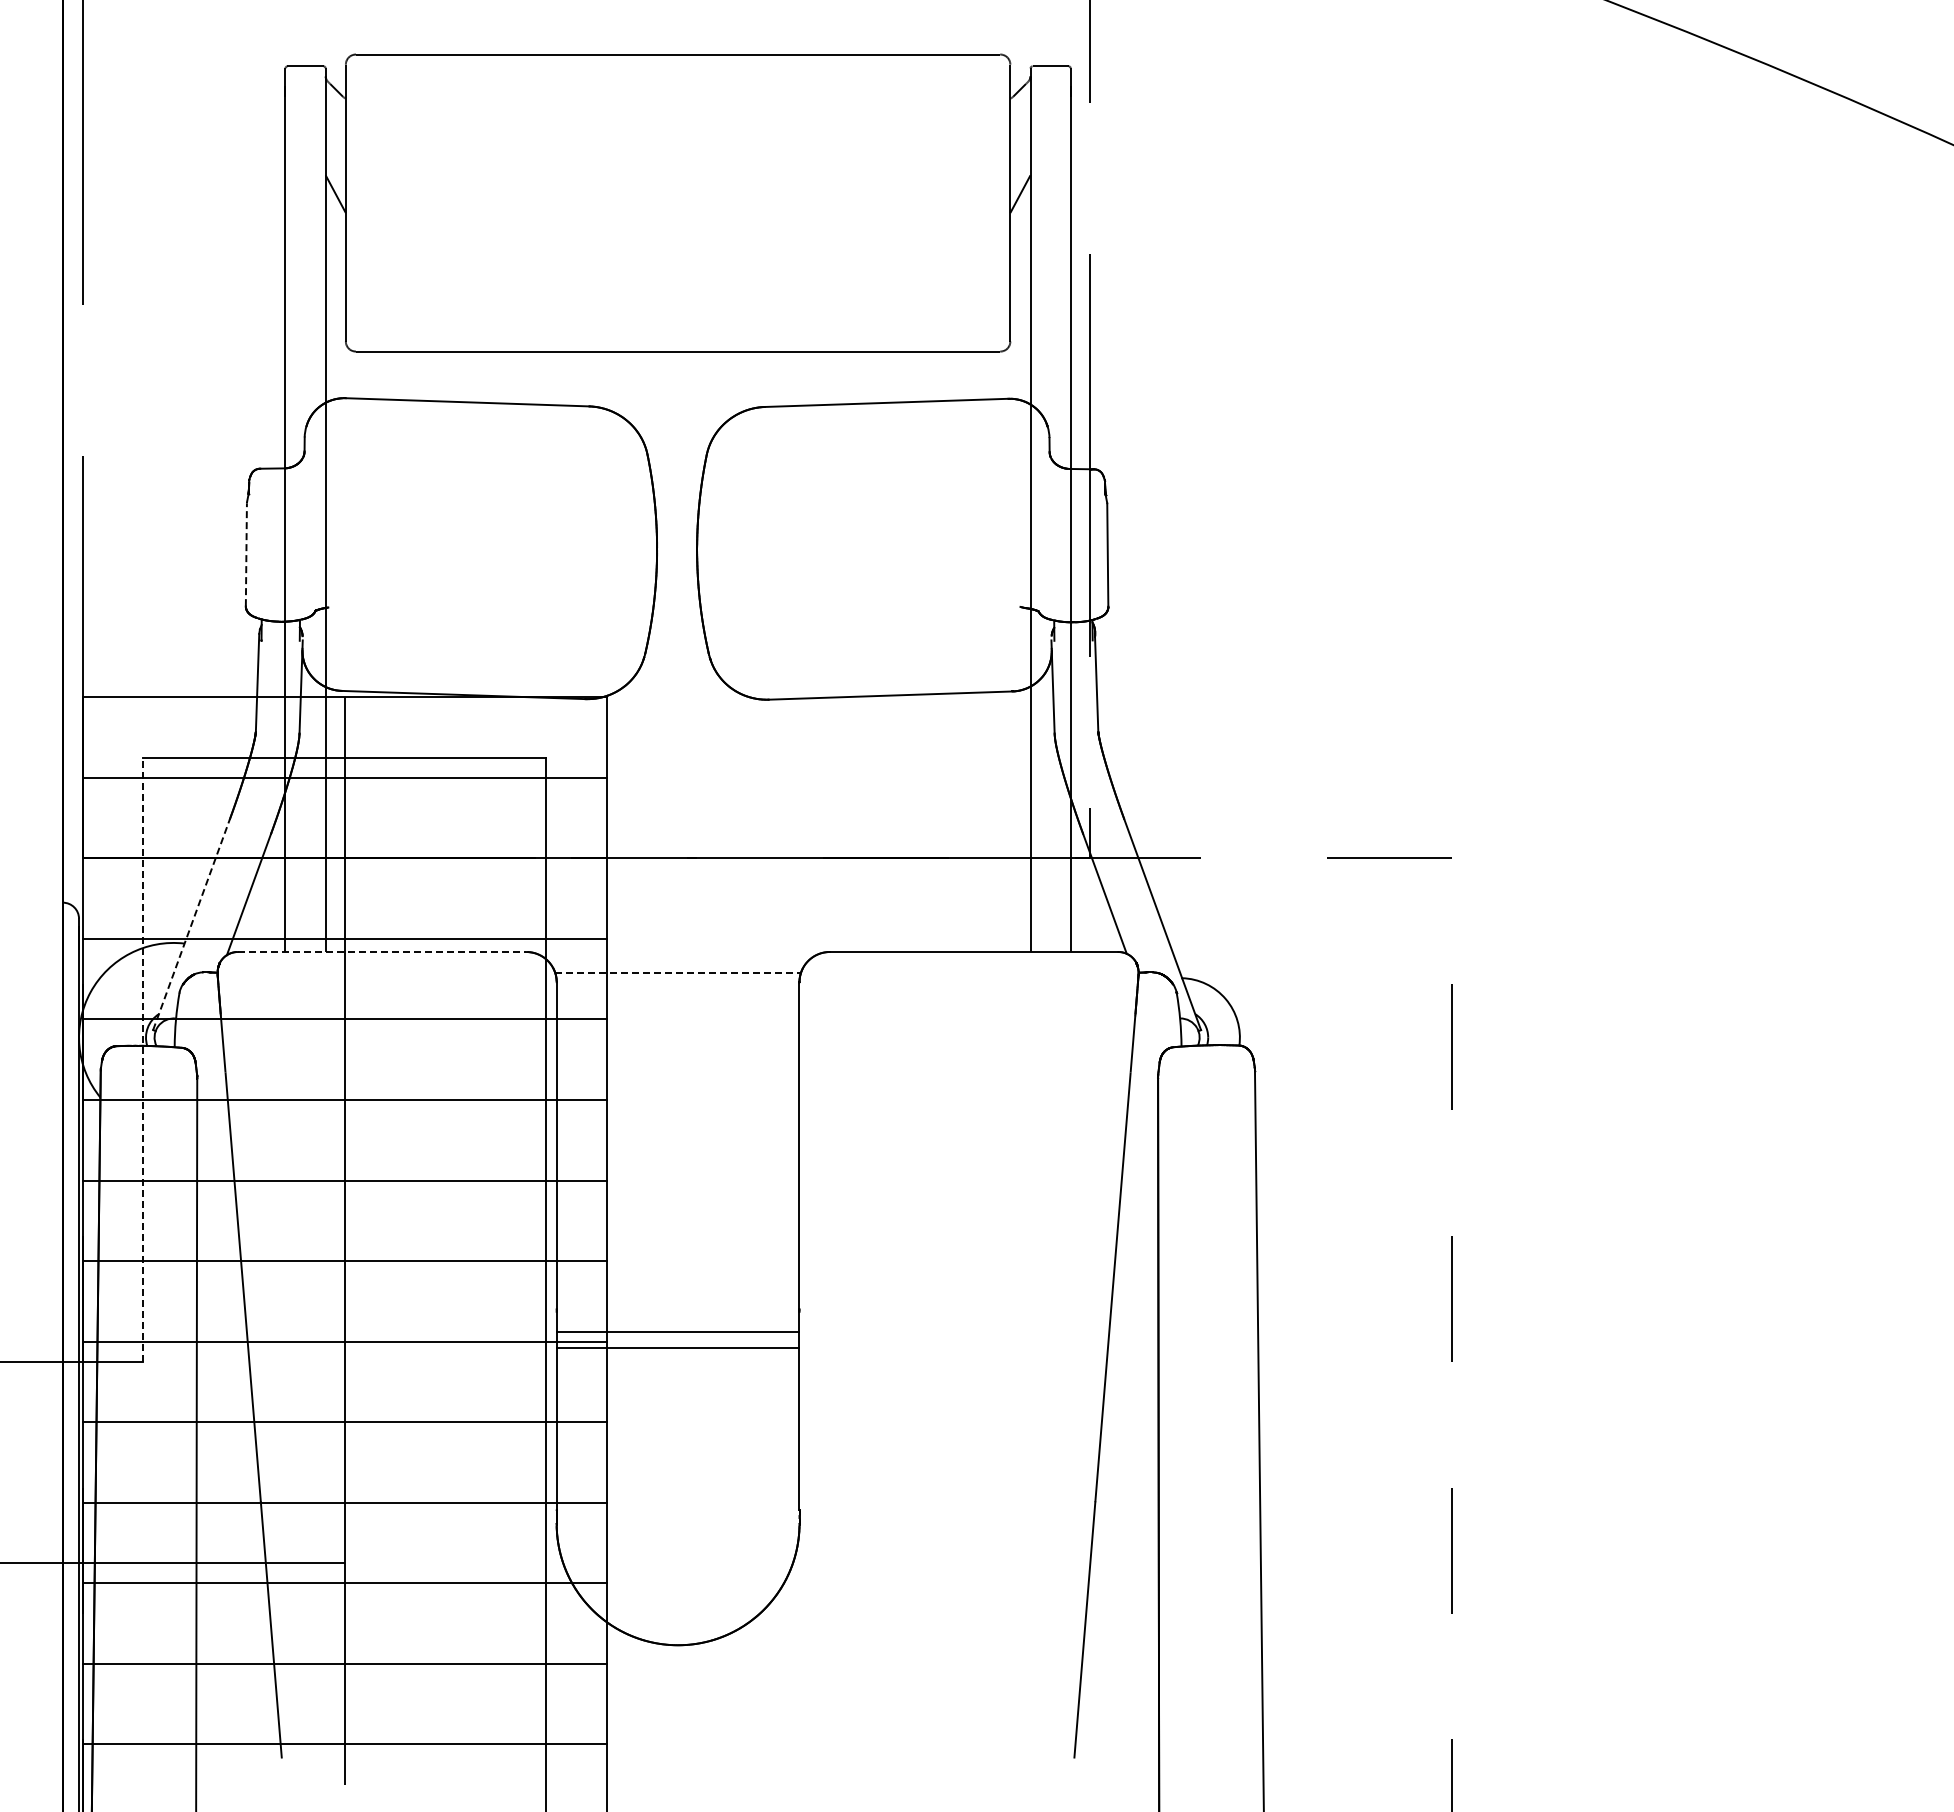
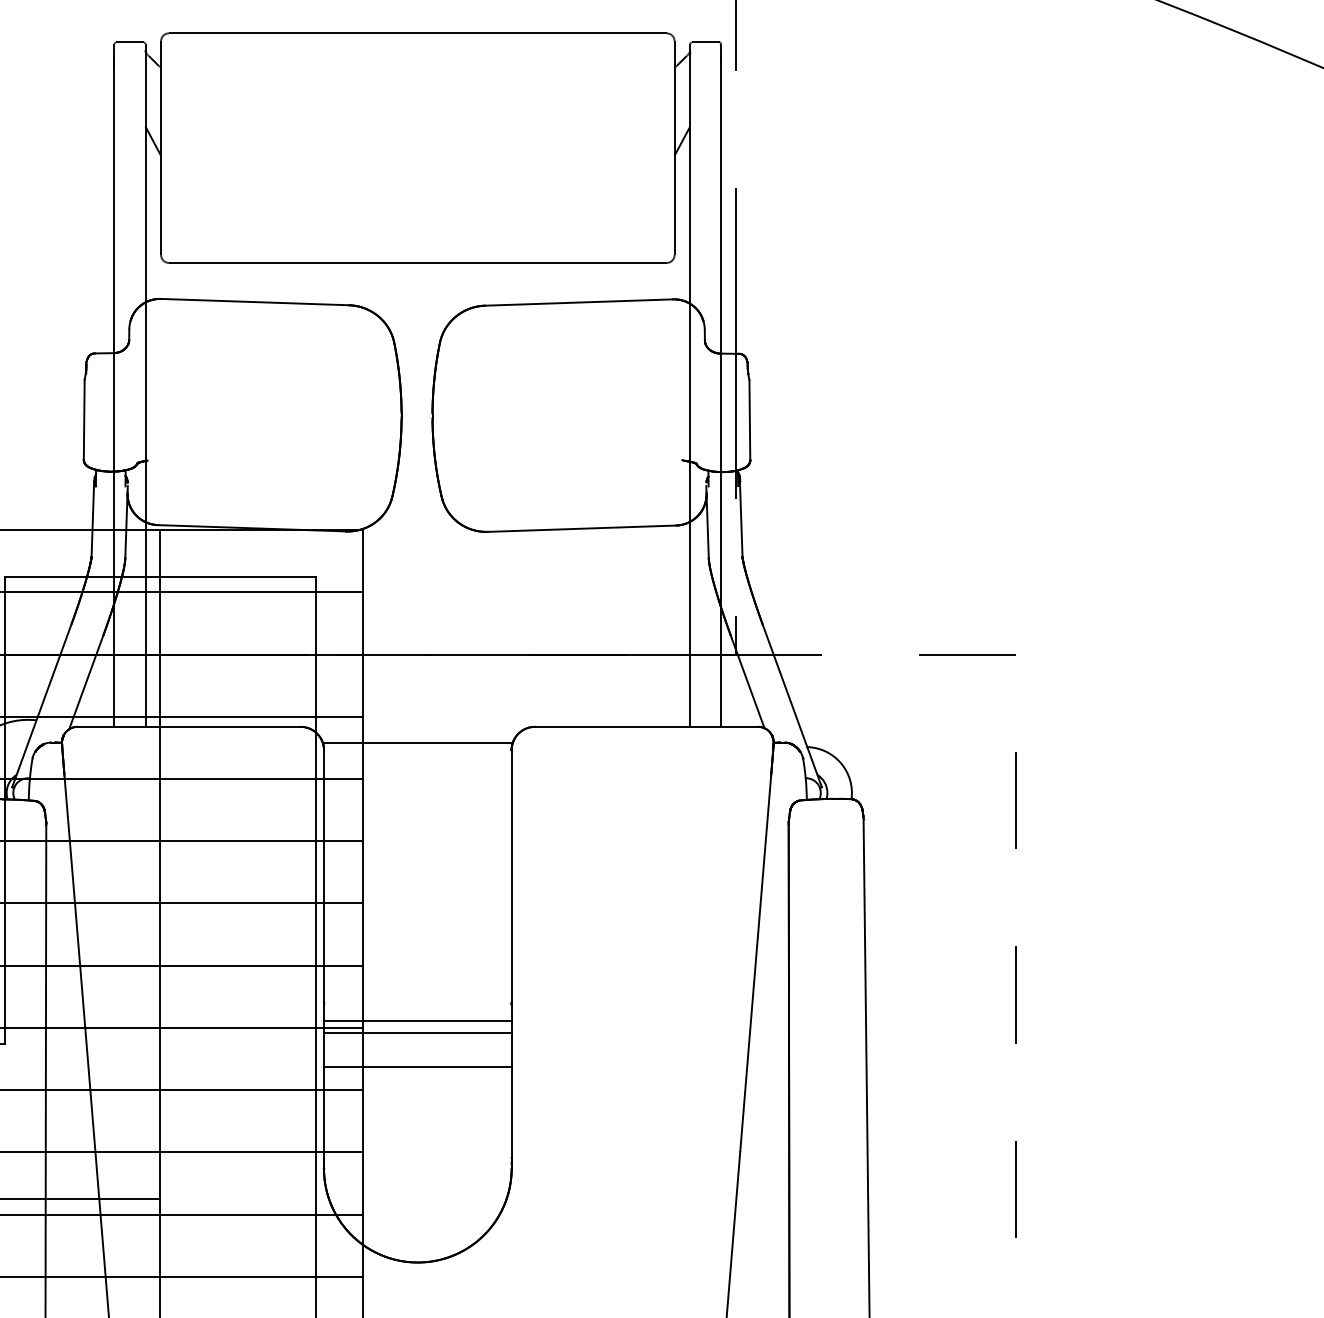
line: (246, 554) -> (84, 419), dashed -> solid
line: (191, 924) -> (41, 705), dashed -> solid
line: (382, 952) -> (189, 727), dashed -> solid
line: (678, 973) -> (418, 743), dashed -> solid
line: (143, 1059) -> (4, 809), dashed -> solid
line: (677, 1391) -> (417, 1066), added

